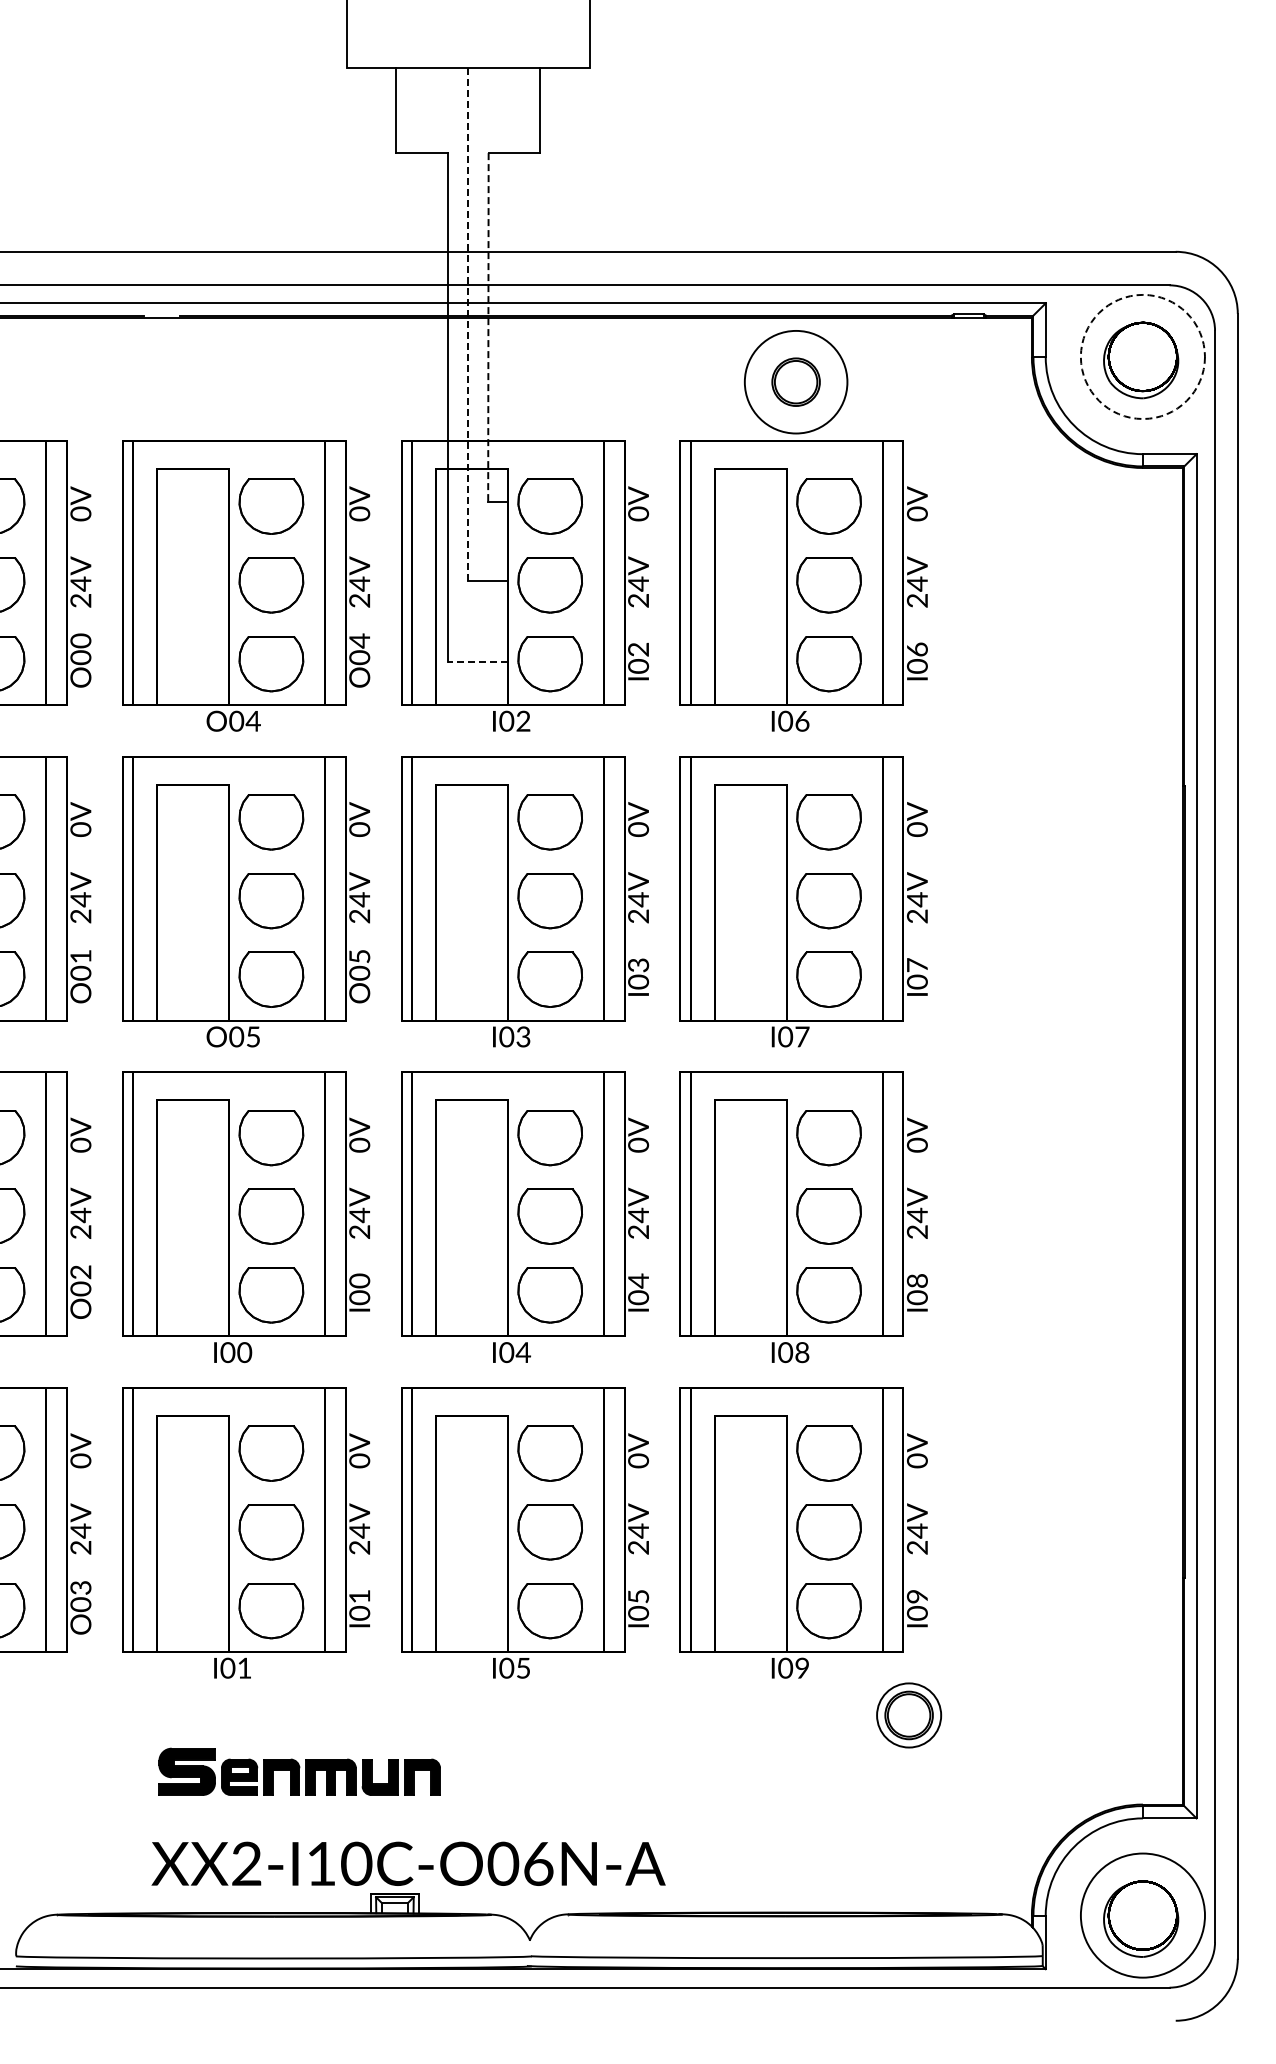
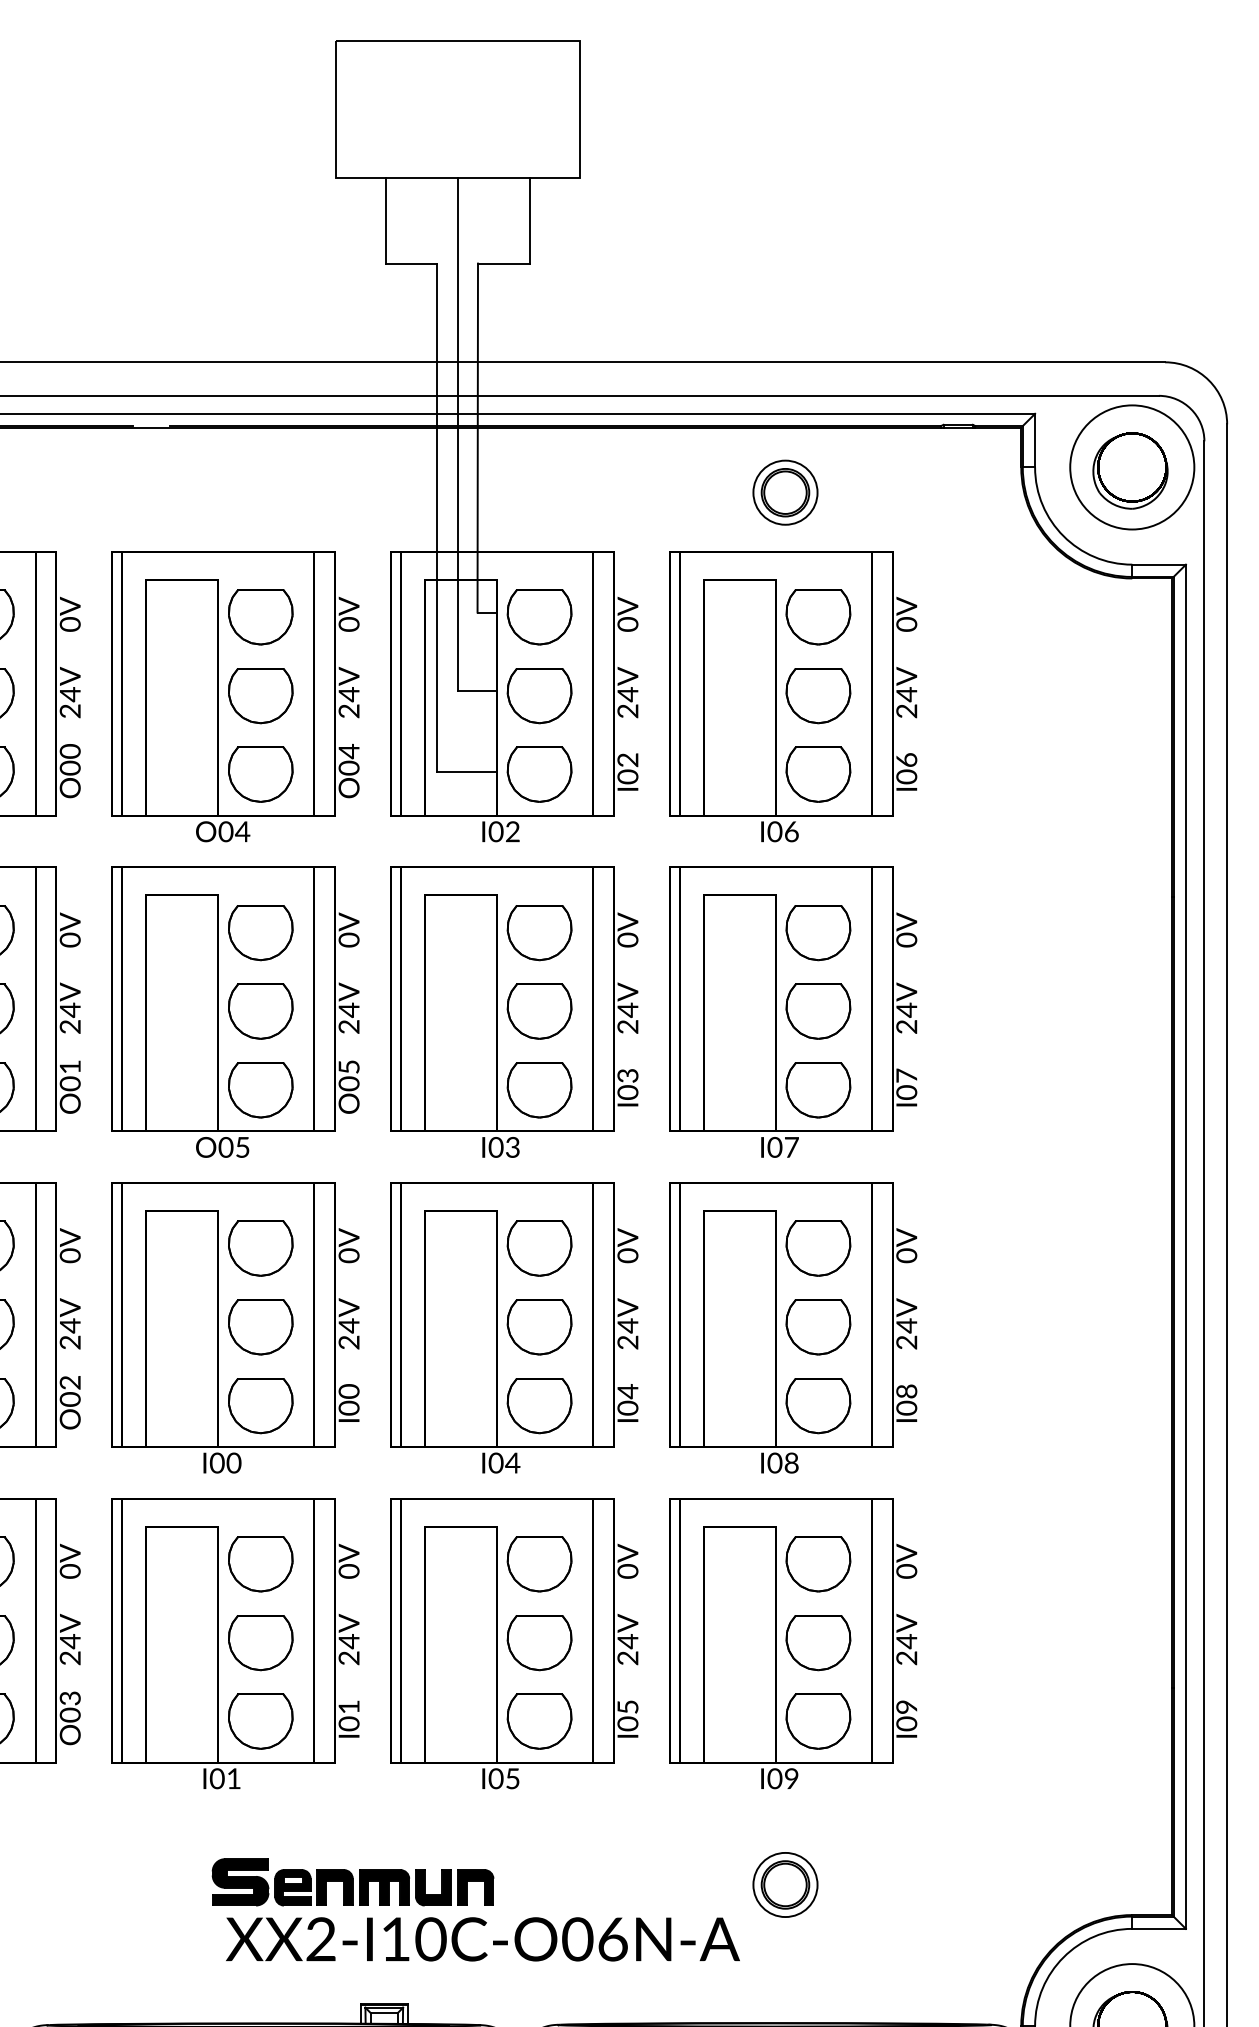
line: (468, 324) -> (457, 435), dashed -> solid
line: (488, 328) -> (477, 439), dashed -> solid
circle: (1142, 356) -> (1131, 467), dashed -> solid
circle: (796, 382) -> (785, 493), size x0.62
line: (478, 661) -> (467, 772), dashed -> solid
part: (909, 1715) -> (785, 1885), moved
part: (299, 1771) -> (352, 1882), moved
text: (408, 1863) -> (482, 1939), moved

